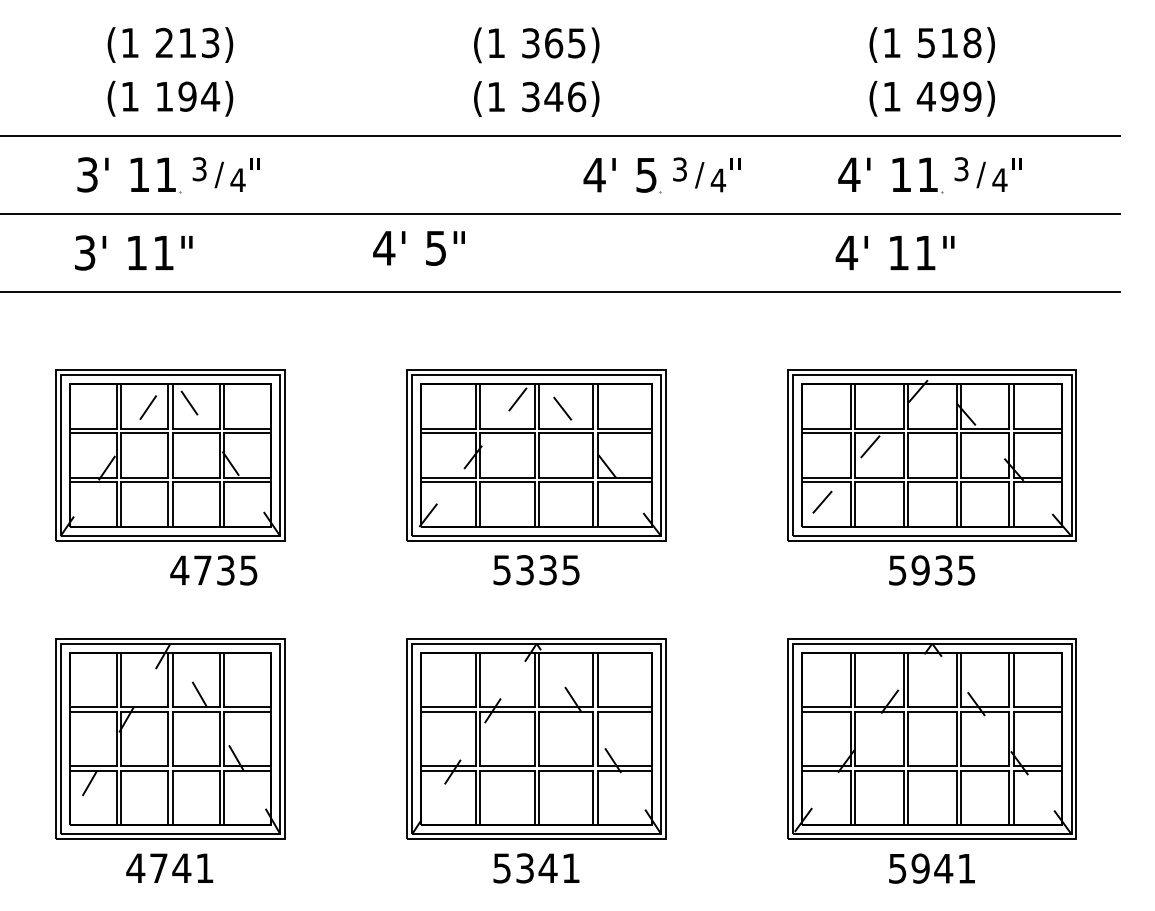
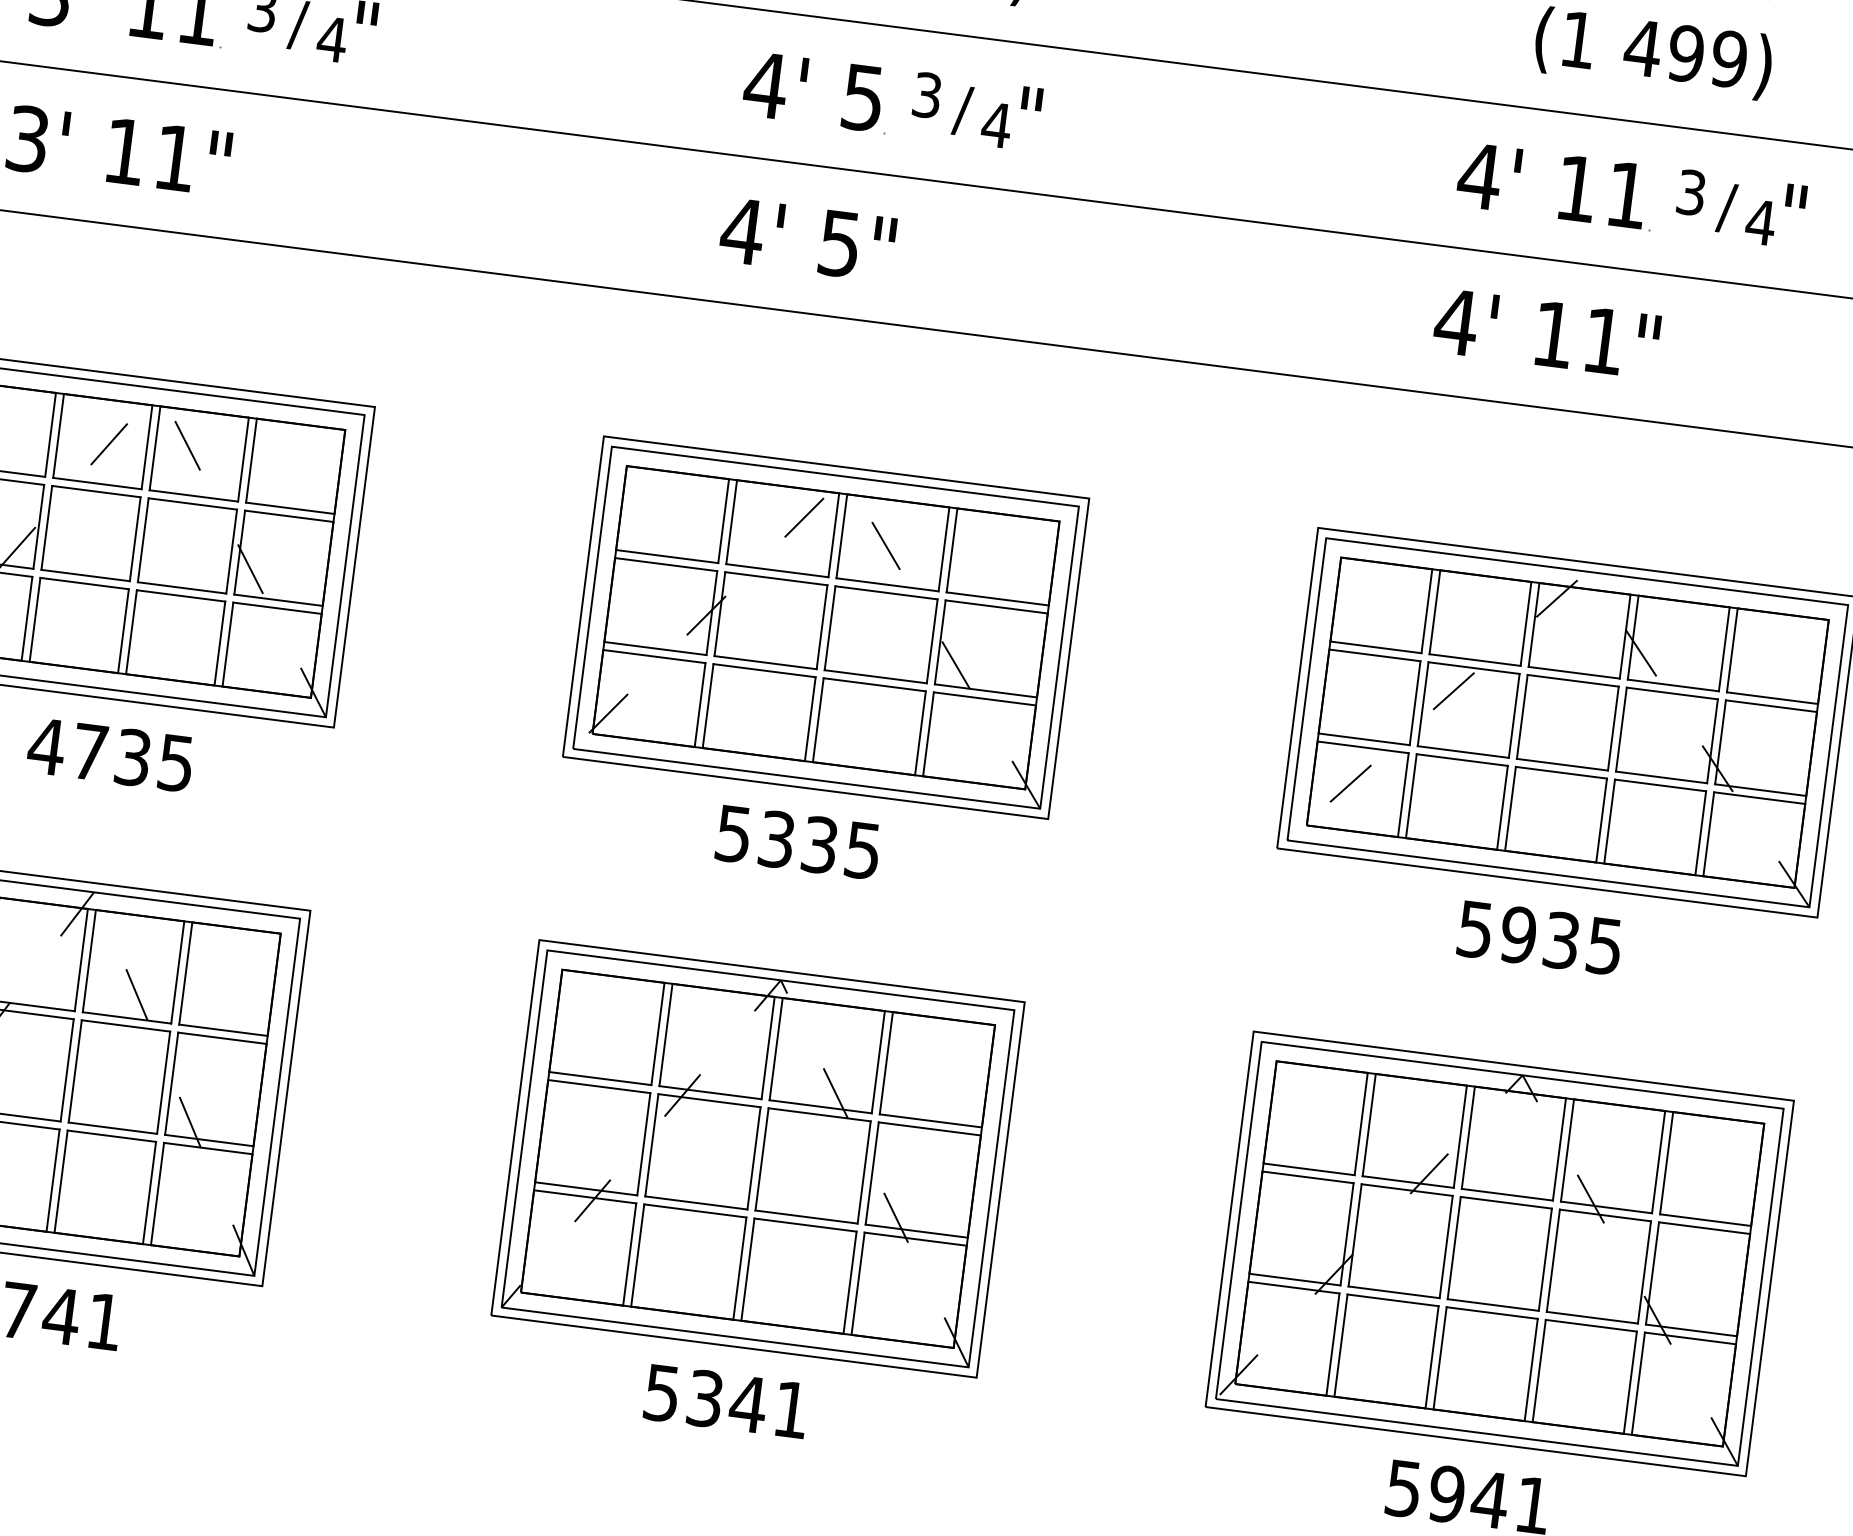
part: (661, 175) -> (891, 102), moved
text: (418, 248) -> (806, 239), moved
text: (213, 570) -> (109, 754), moved

